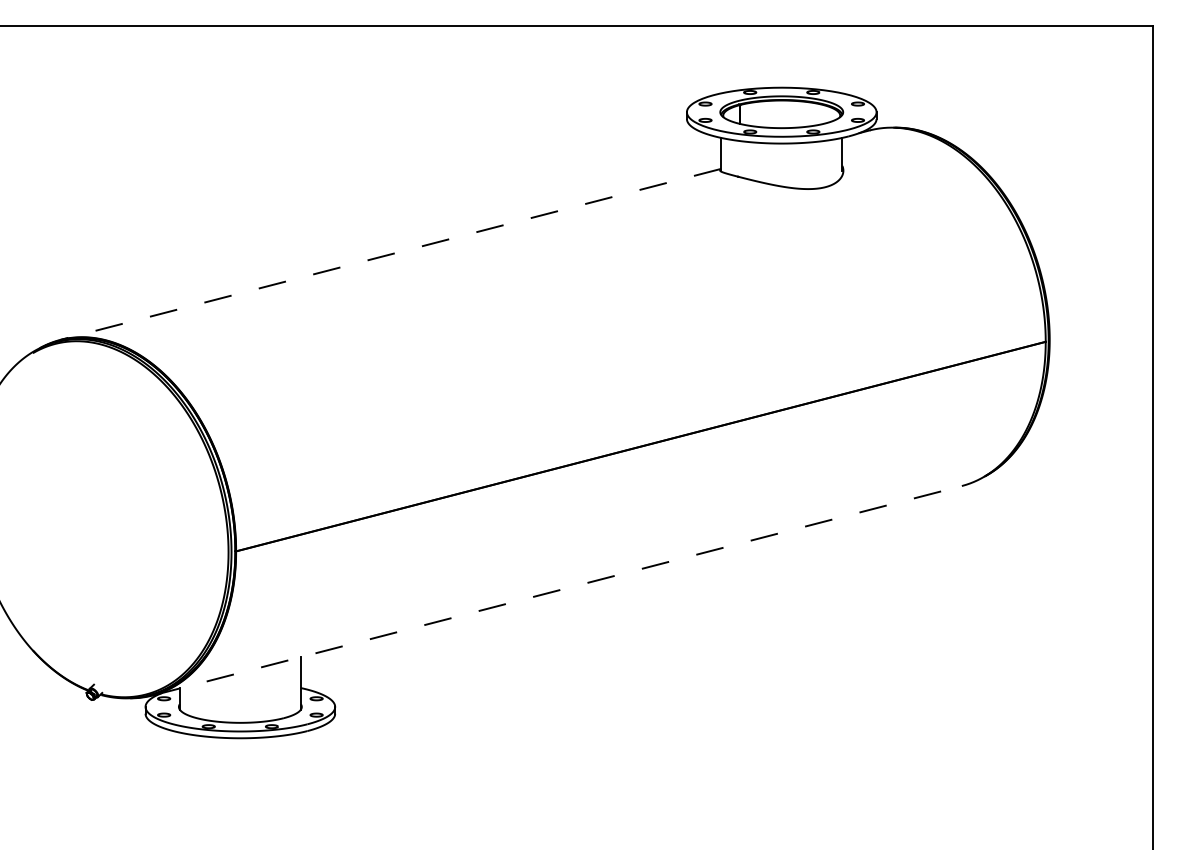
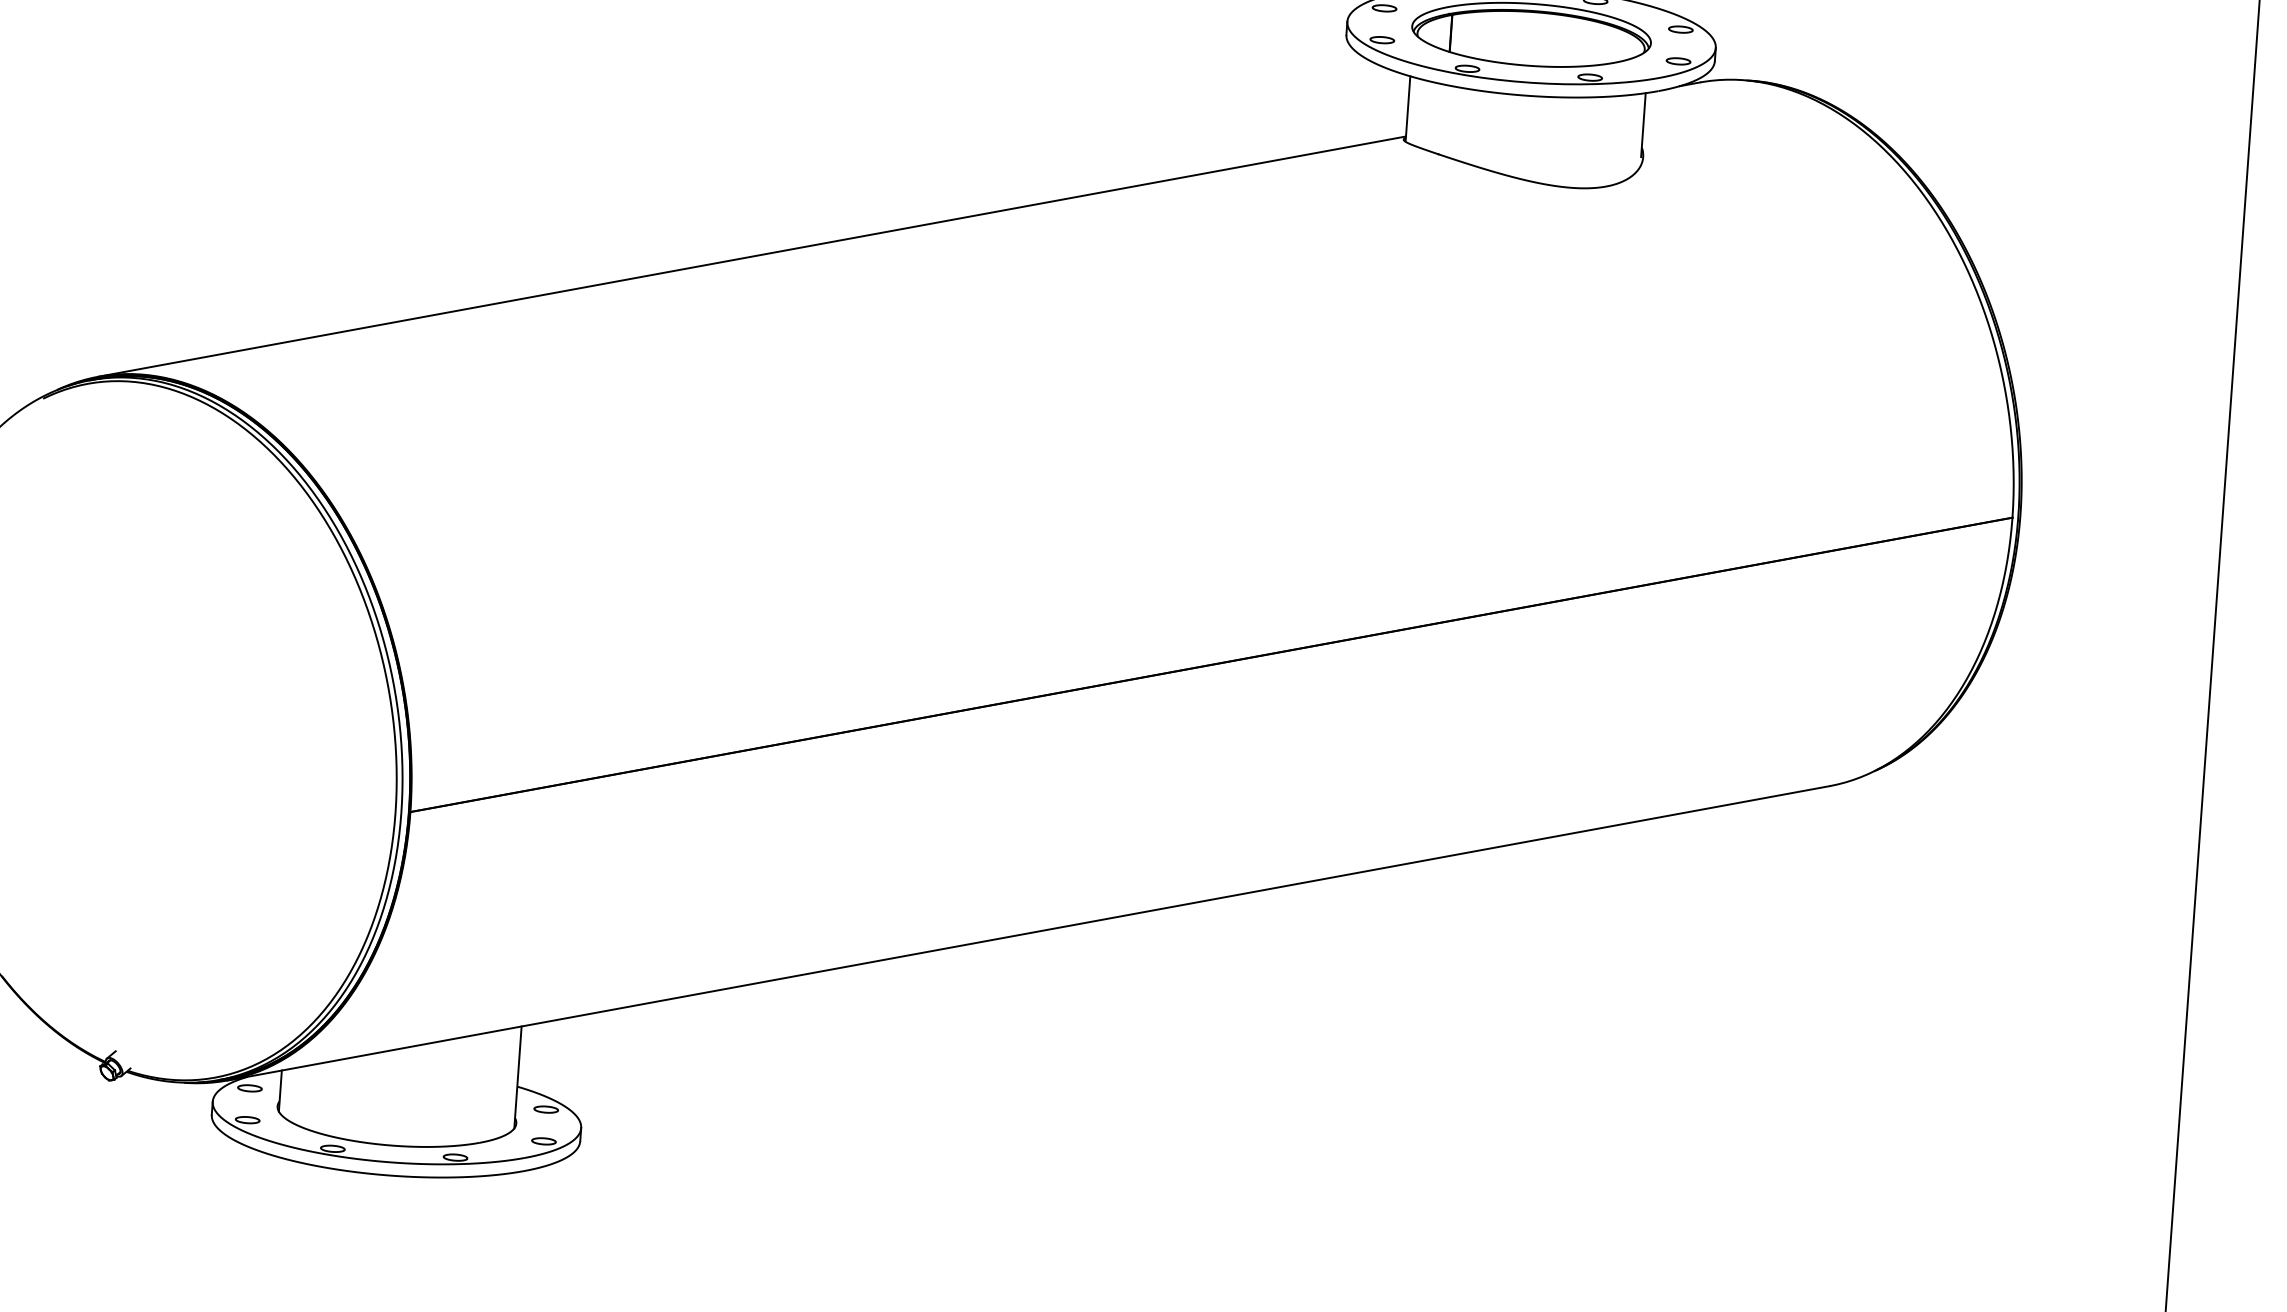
line: (390, 254) -> (751, 256), dashed -> solid
line: (557, 590) -> (1029, 932), dashed -> solid

